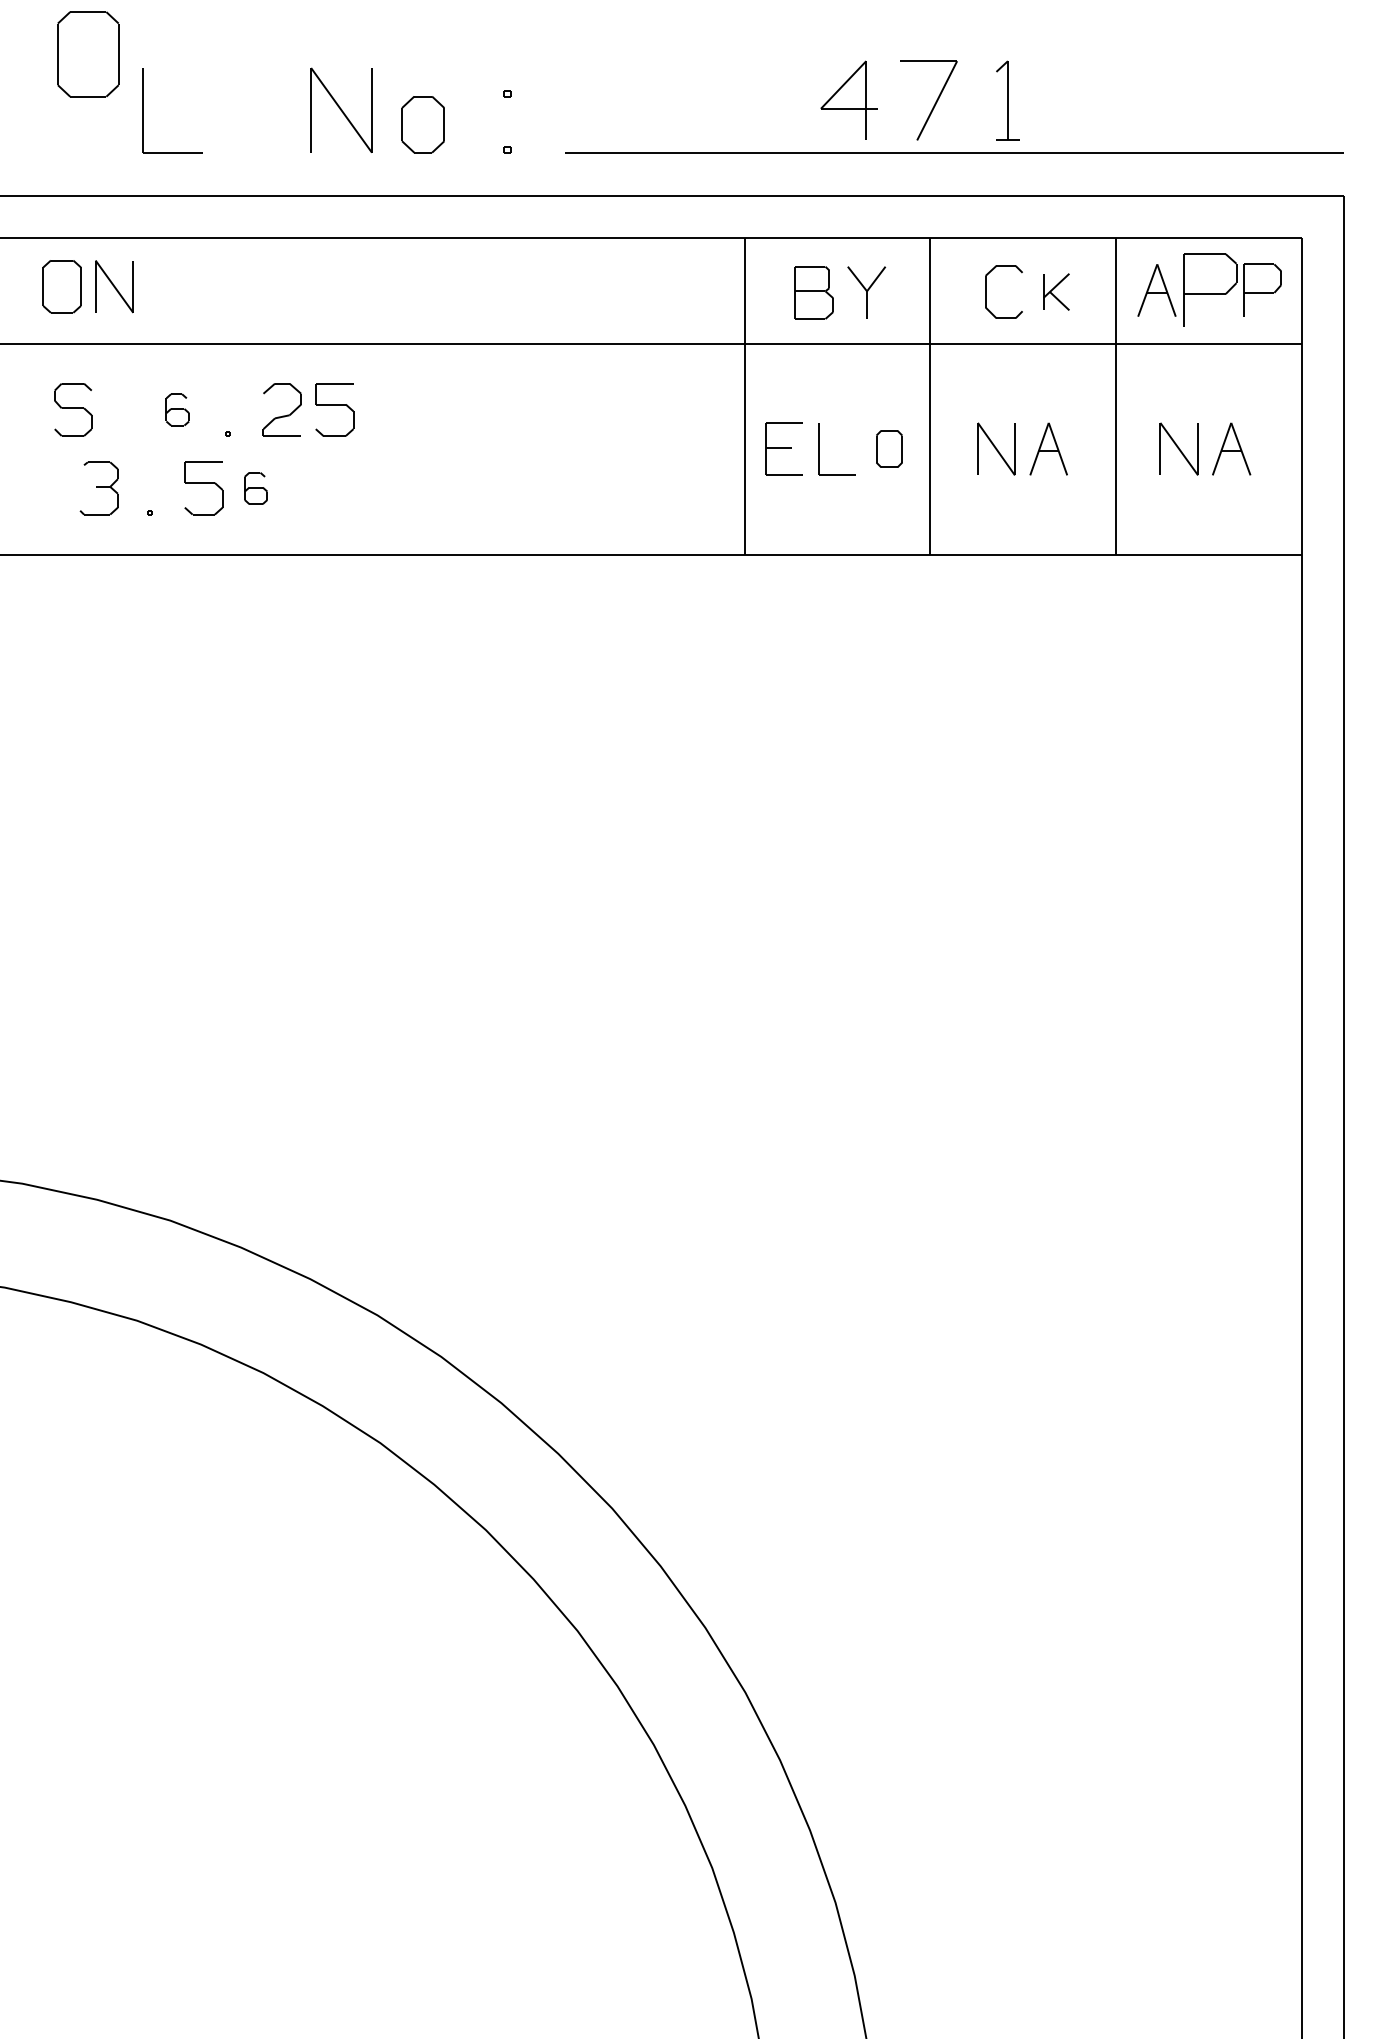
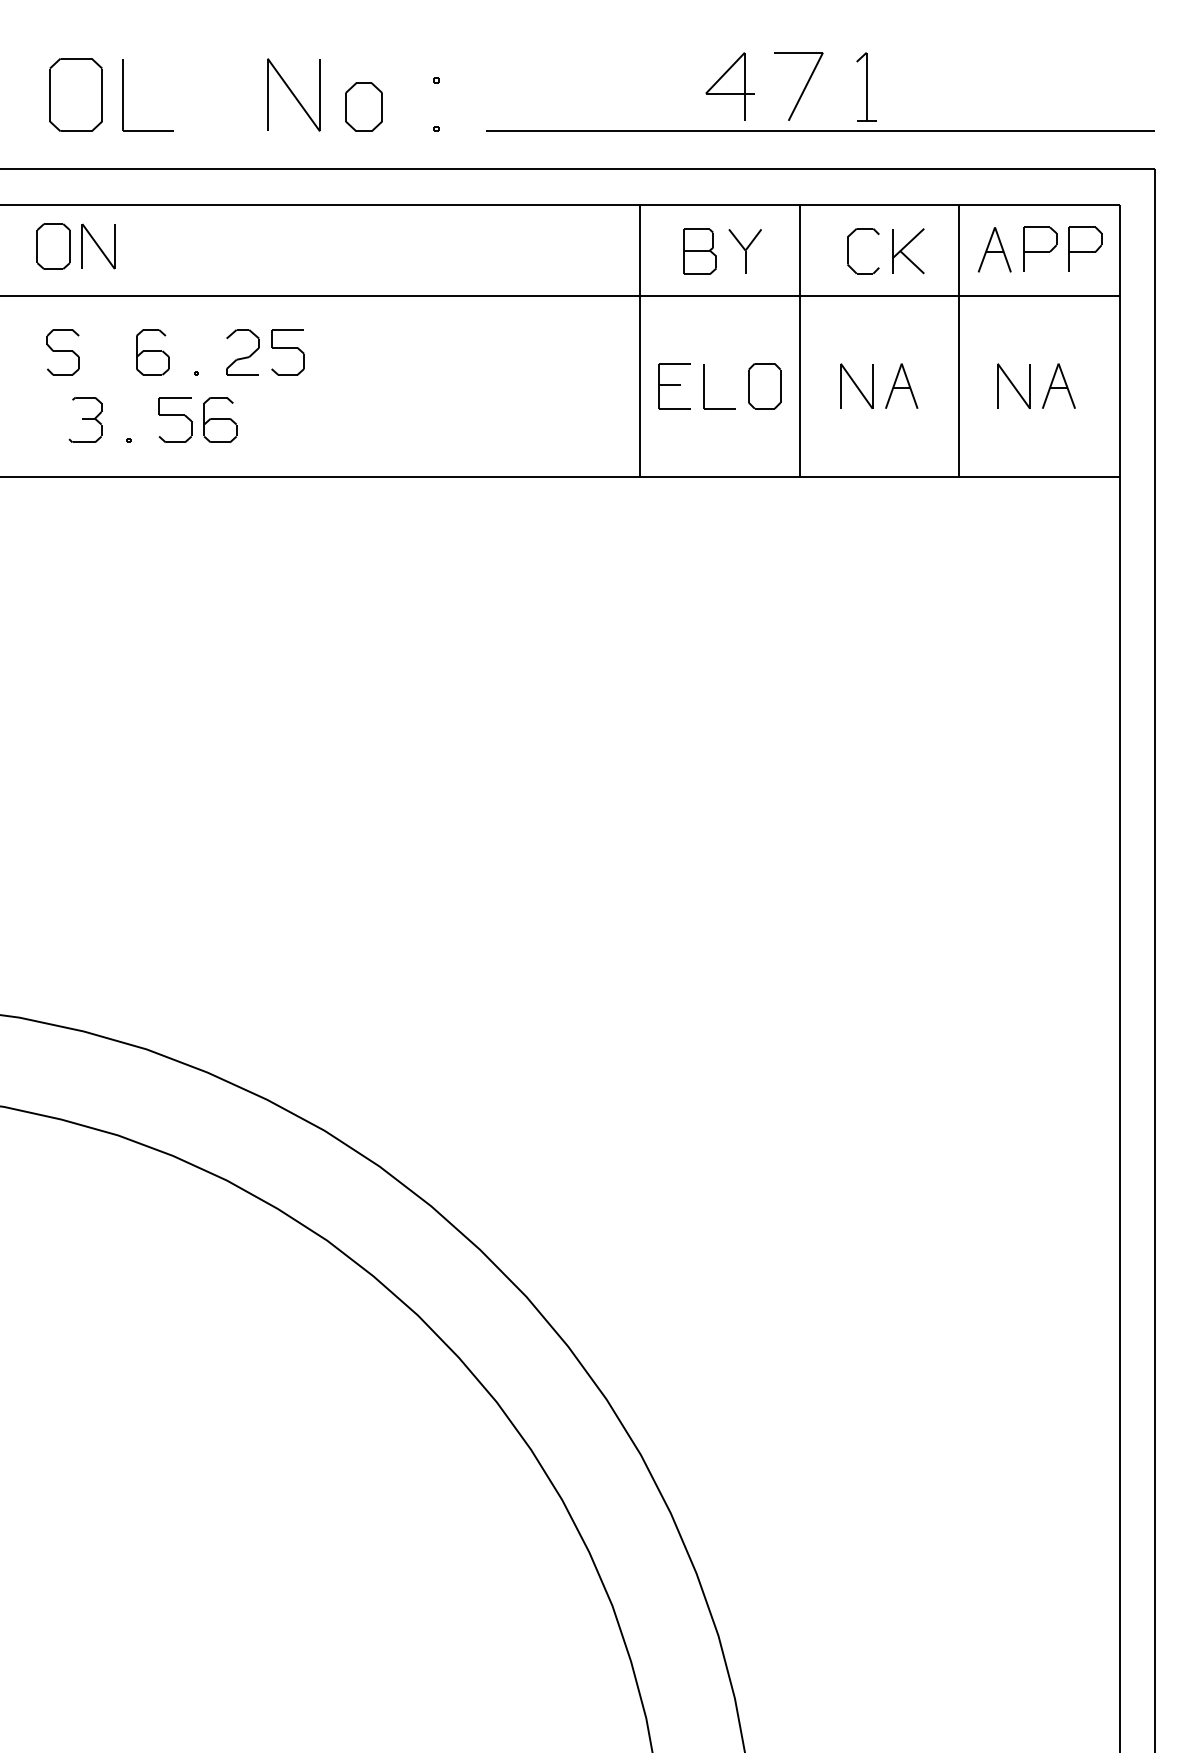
part: (88, 54) -> (76, 95), moved
part: (1209, 289) -> (1039, 248), size x0.71
part: (1056, 291) -> (908, 250), size x1.43
part: (177, 409) -> (152, 352), size x1.67
part: (889, 448) -> (764, 385), size x1.43
part: (255, 488) -> (219, 420), size x1.67

